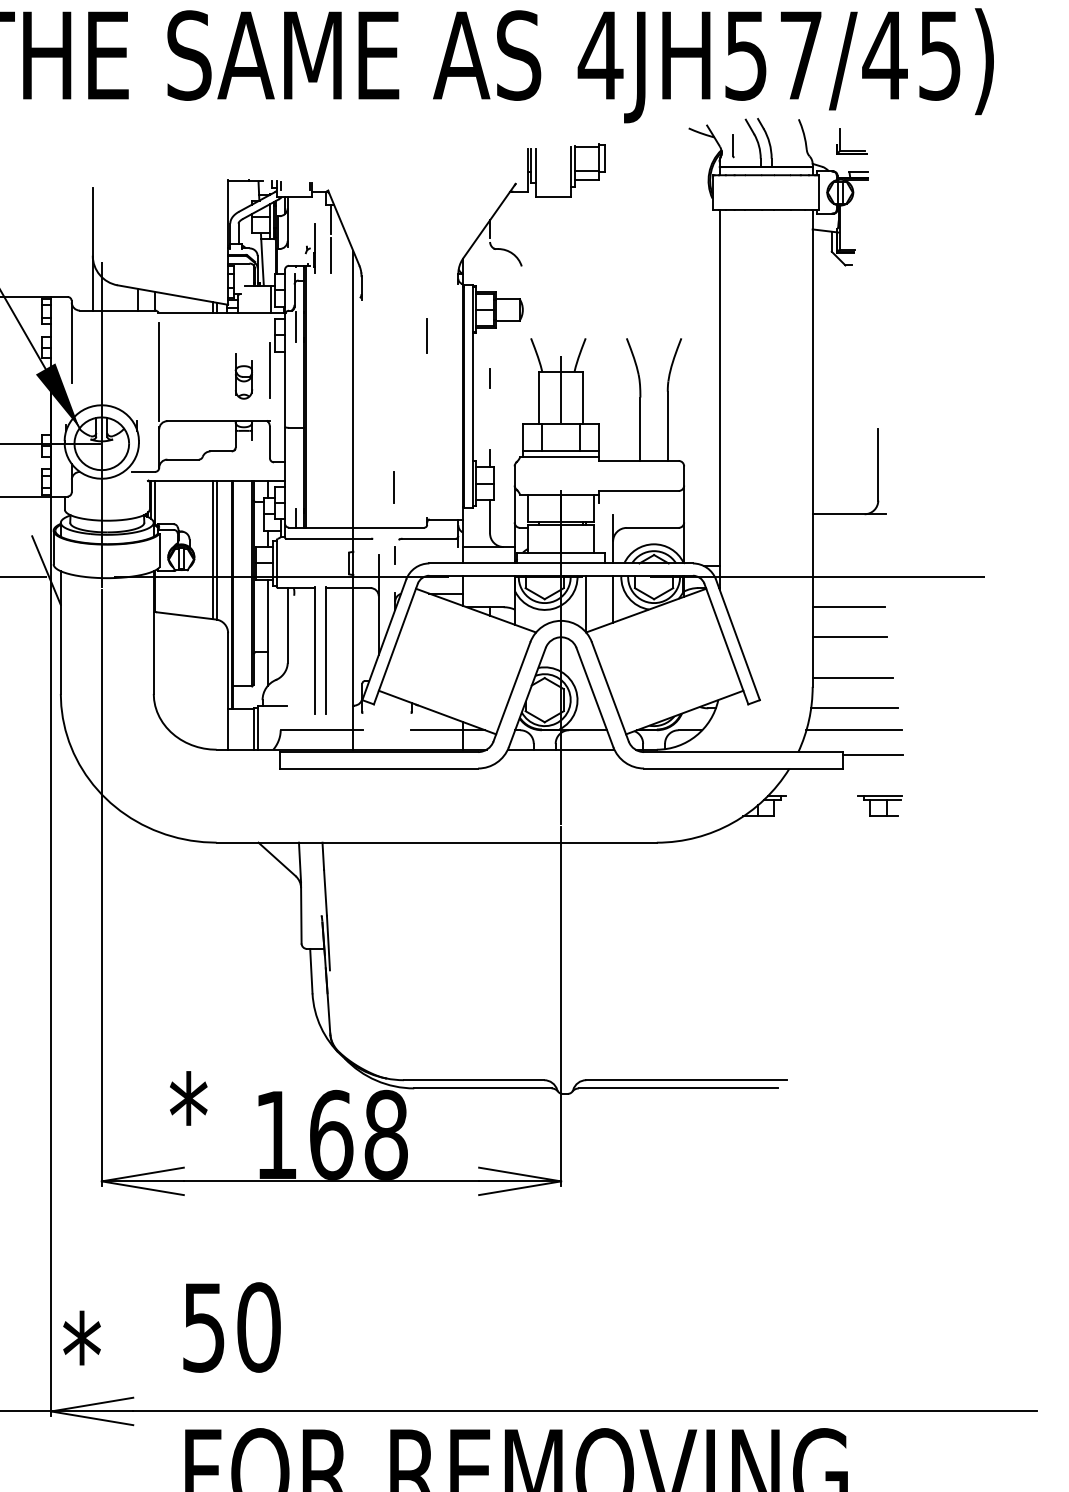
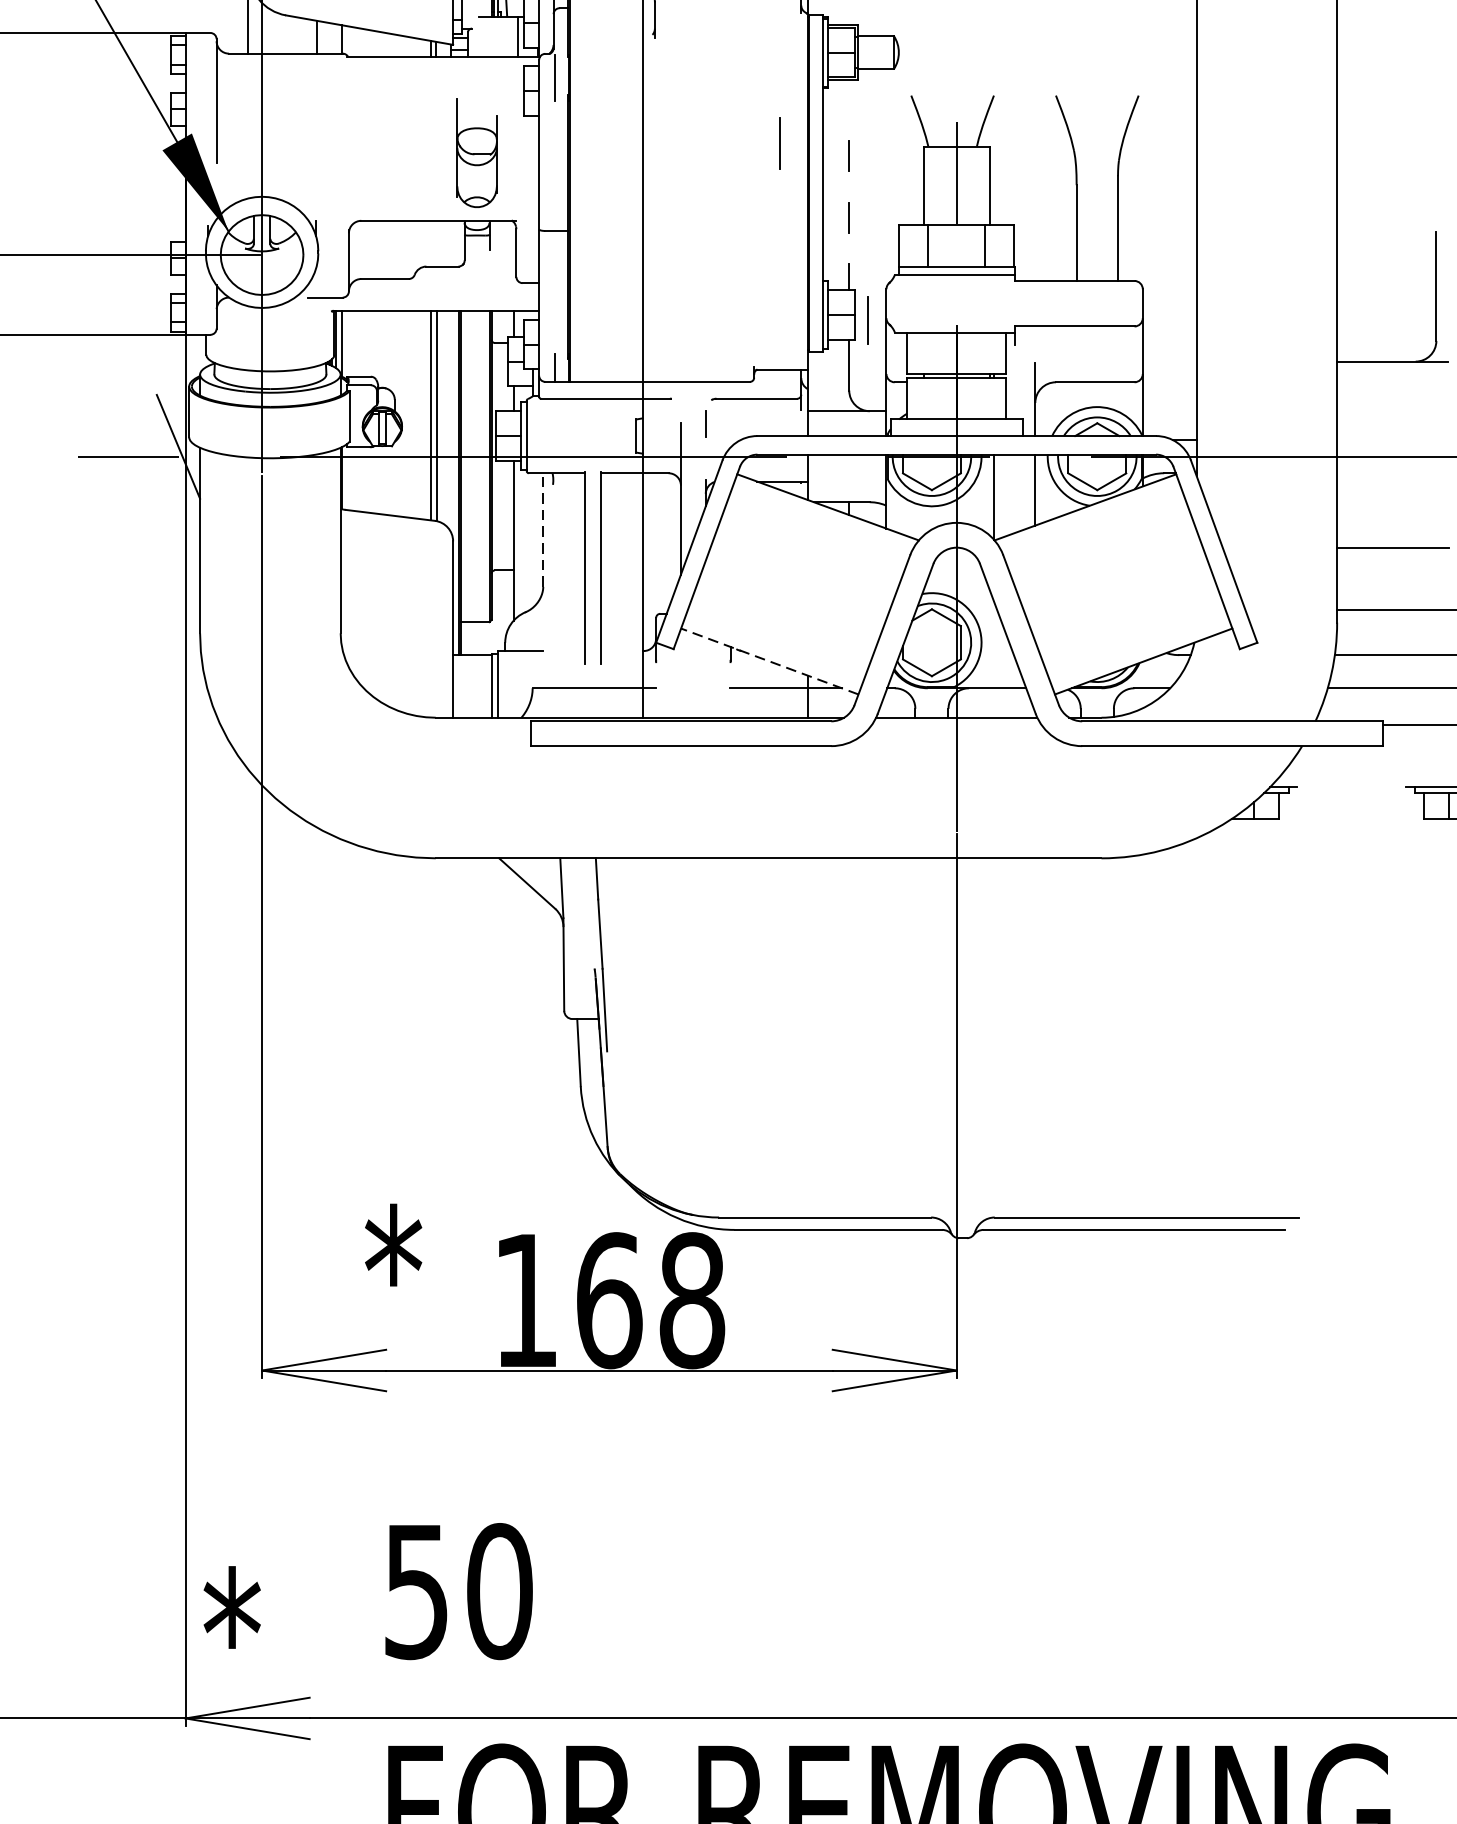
line: (426, 335) -> (778, 142), moved
line: (269, 370) -> (515, 144), removed
line: (159, 371) -> (349, 145), removed
part: (243, 376) -> (476, 153), size x1.6
line: (489, 419) -> (848, 218), added
line: (393, 487) -> (866, 321), moved
line: (848, 607) -> (1391, 502), removed
line: (287, 625) -> (542, 529), solid -> dashed
line: (437, 712) -> (769, 661), solid -> dashed

